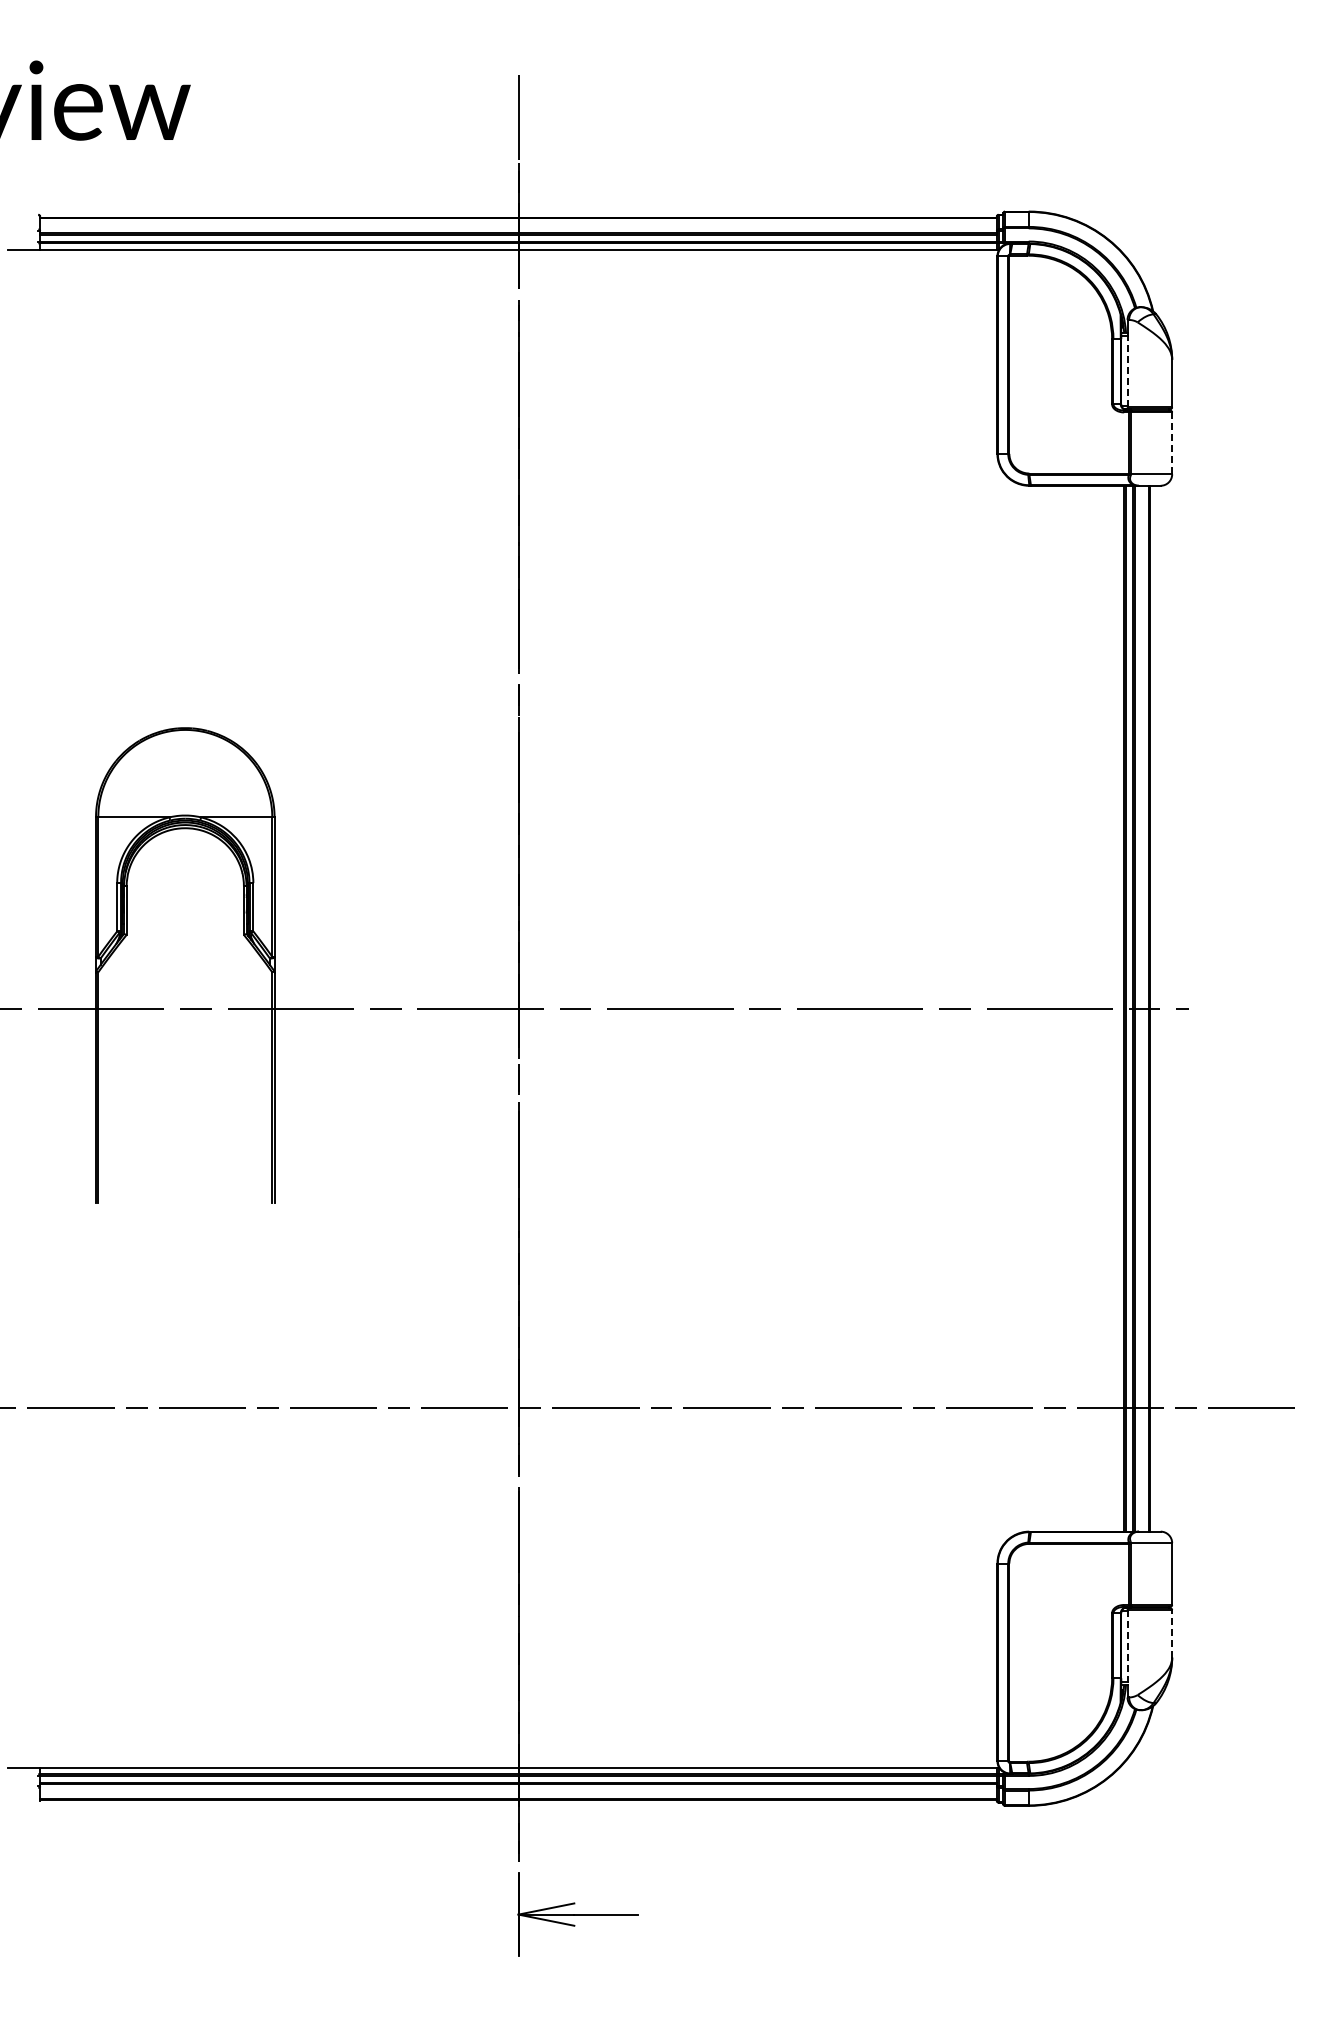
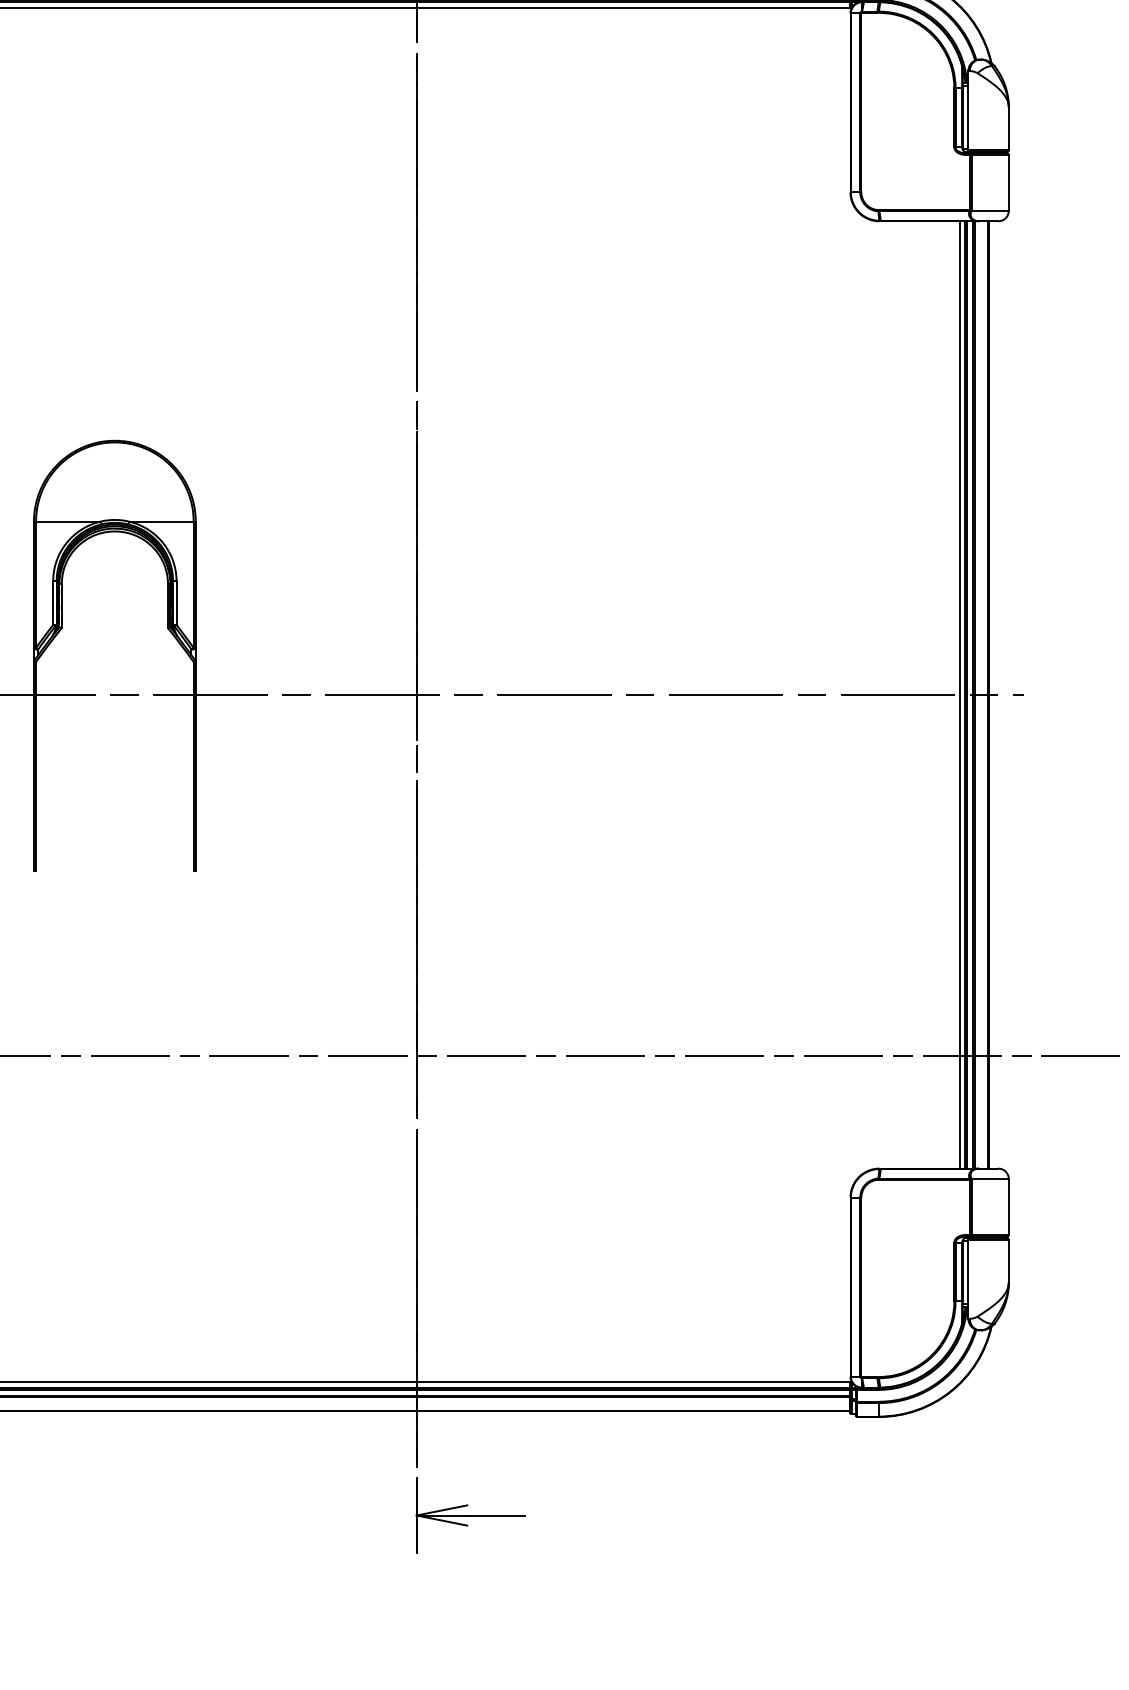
line: (1127, 369) -> (968, 115), dashed -> solid
line: (1172, 443) -> (1009, 182), dashed -> solid
line: (1117, 1008) -> (959, 694), added
line: (1172, 1633) -> (1009, 1260), dashed -> solid
line: (1127, 1647) -> (968, 1273), dashed -> solid

